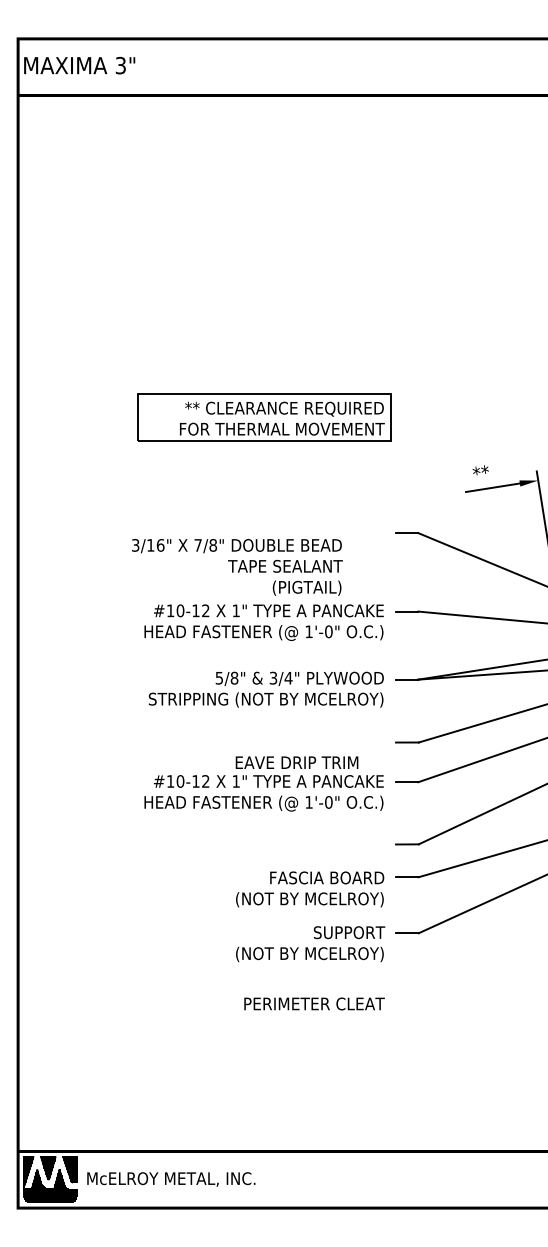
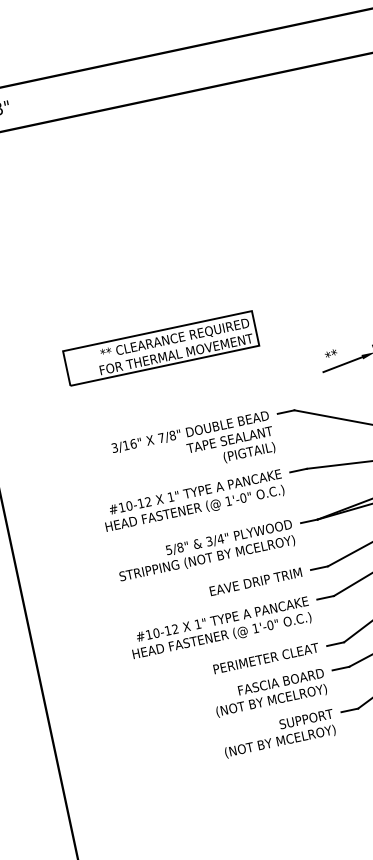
text: (237, 567) -> (194, 448), moved
text: (296, 762) -> (255, 581), moved
text: (314, 1003) -> (266, 658), moved

